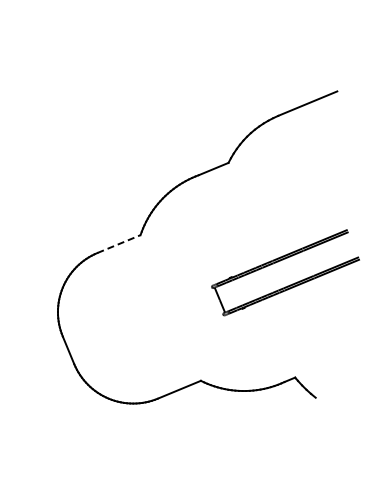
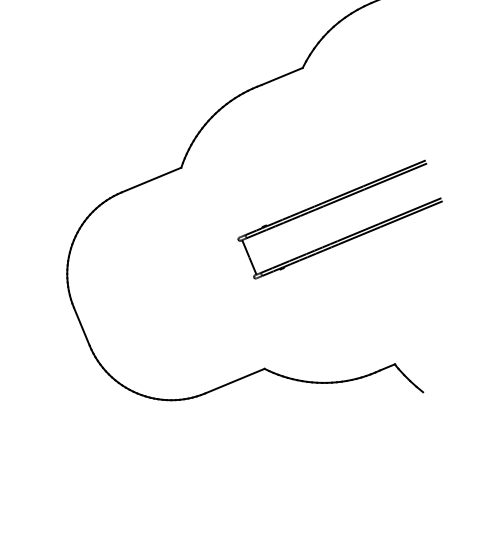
line: (119, 243) -> (152, 179), dashed -> solid
part: (280, 261) -> (333, 204), moved

